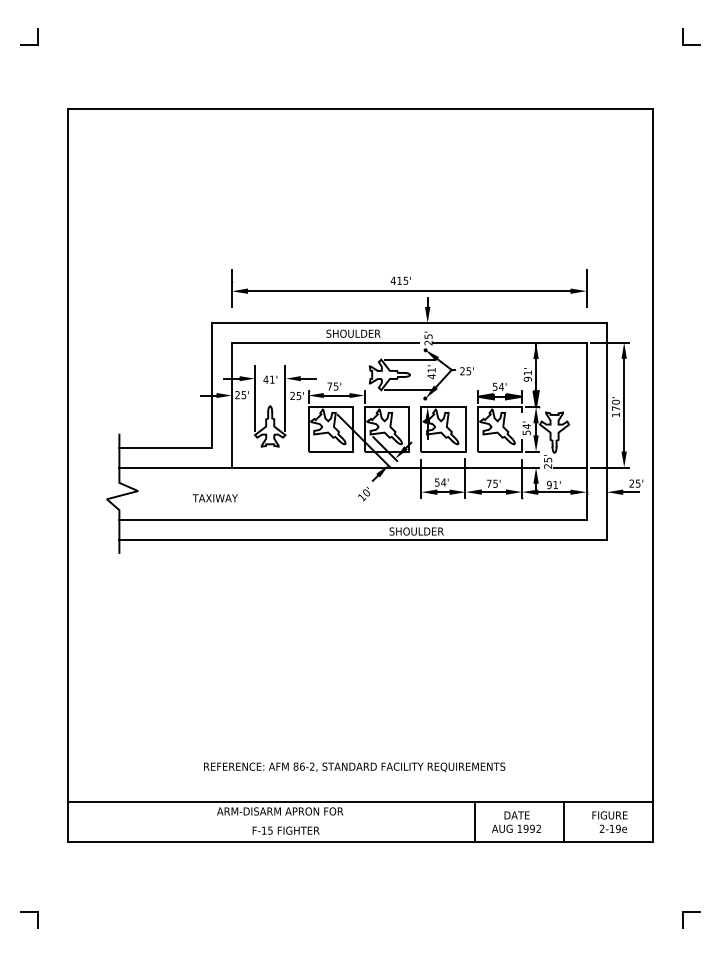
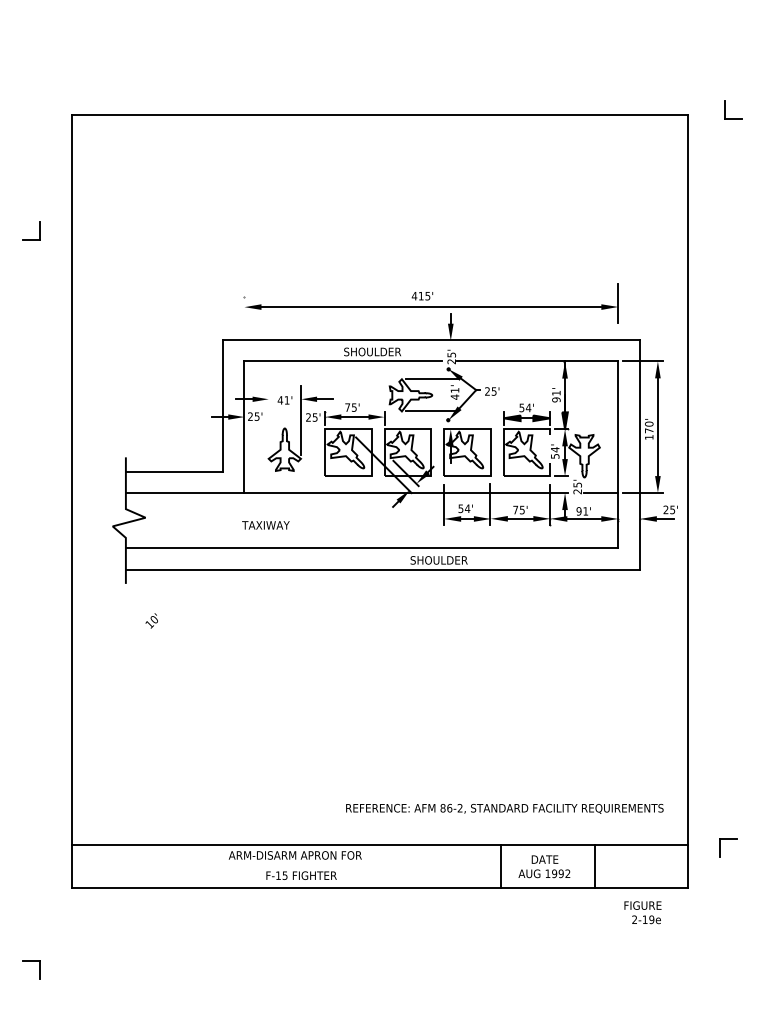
part: (37, 36) -> (39, 230), moved
part: (683, 36) -> (725, 109), moved
line: (231, 287) -> (244, 303), removed
line: (254, 398) -> (268, 420), removed
text: (363, 493) -> (151, 620), moved
text: (214, 498) -> (265, 525), moved
text: (354, 766) -> (504, 808), moved
text: (609, 821) -> (642, 912), moved
part: (691, 912) -> (728, 839), moved

